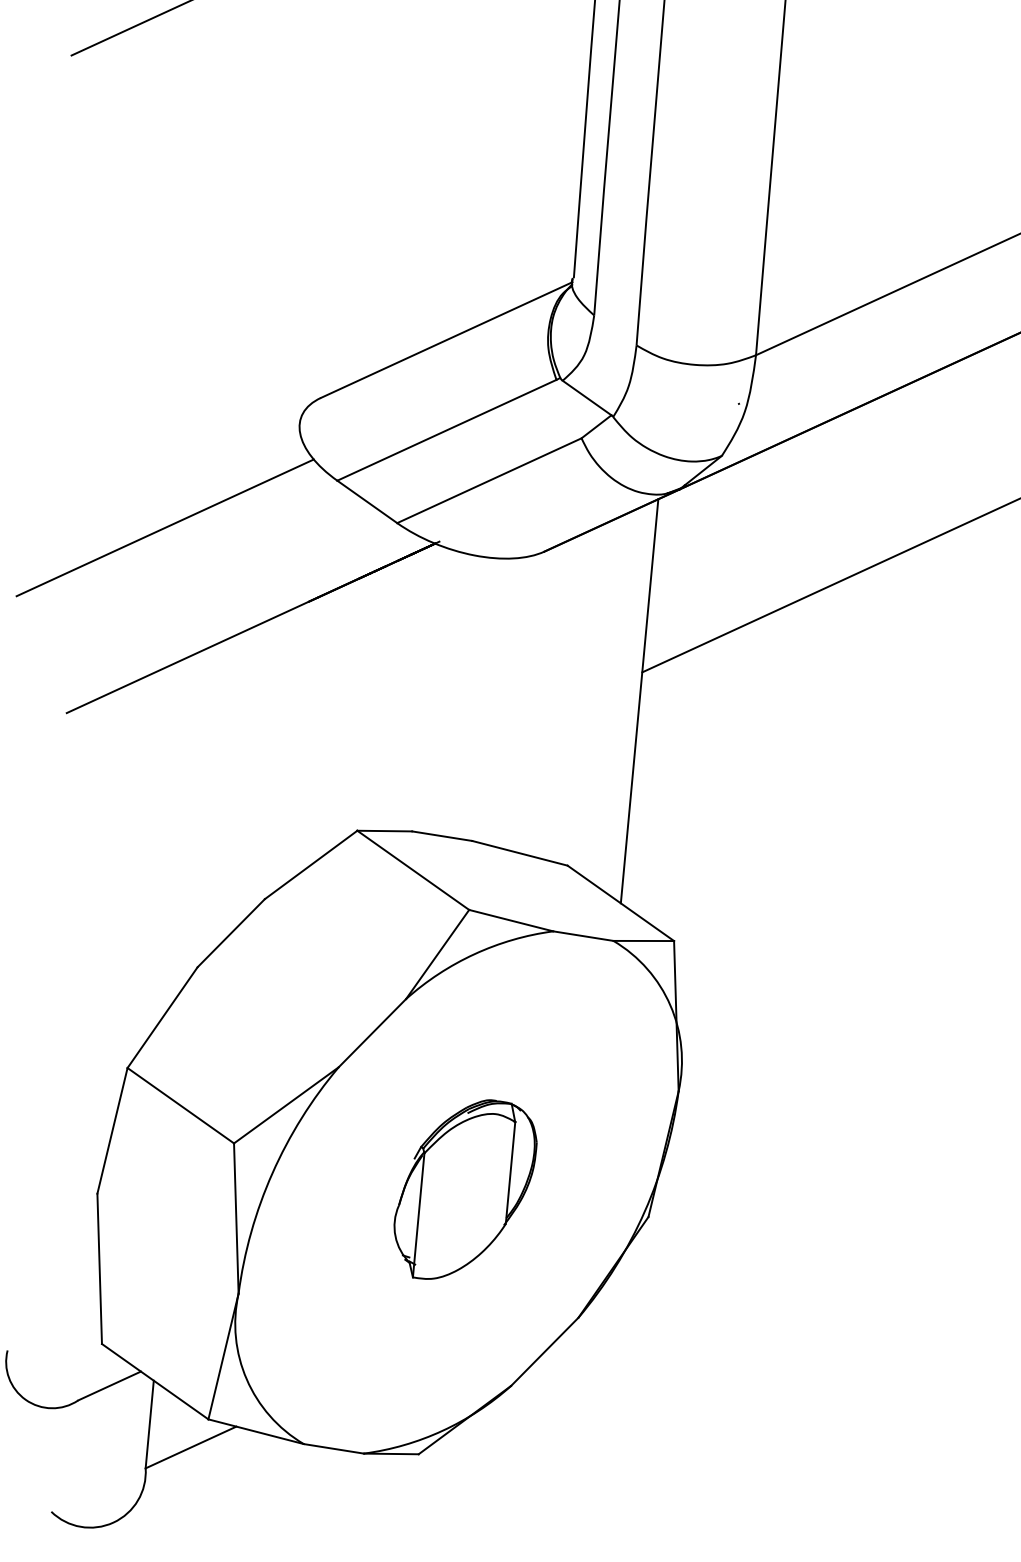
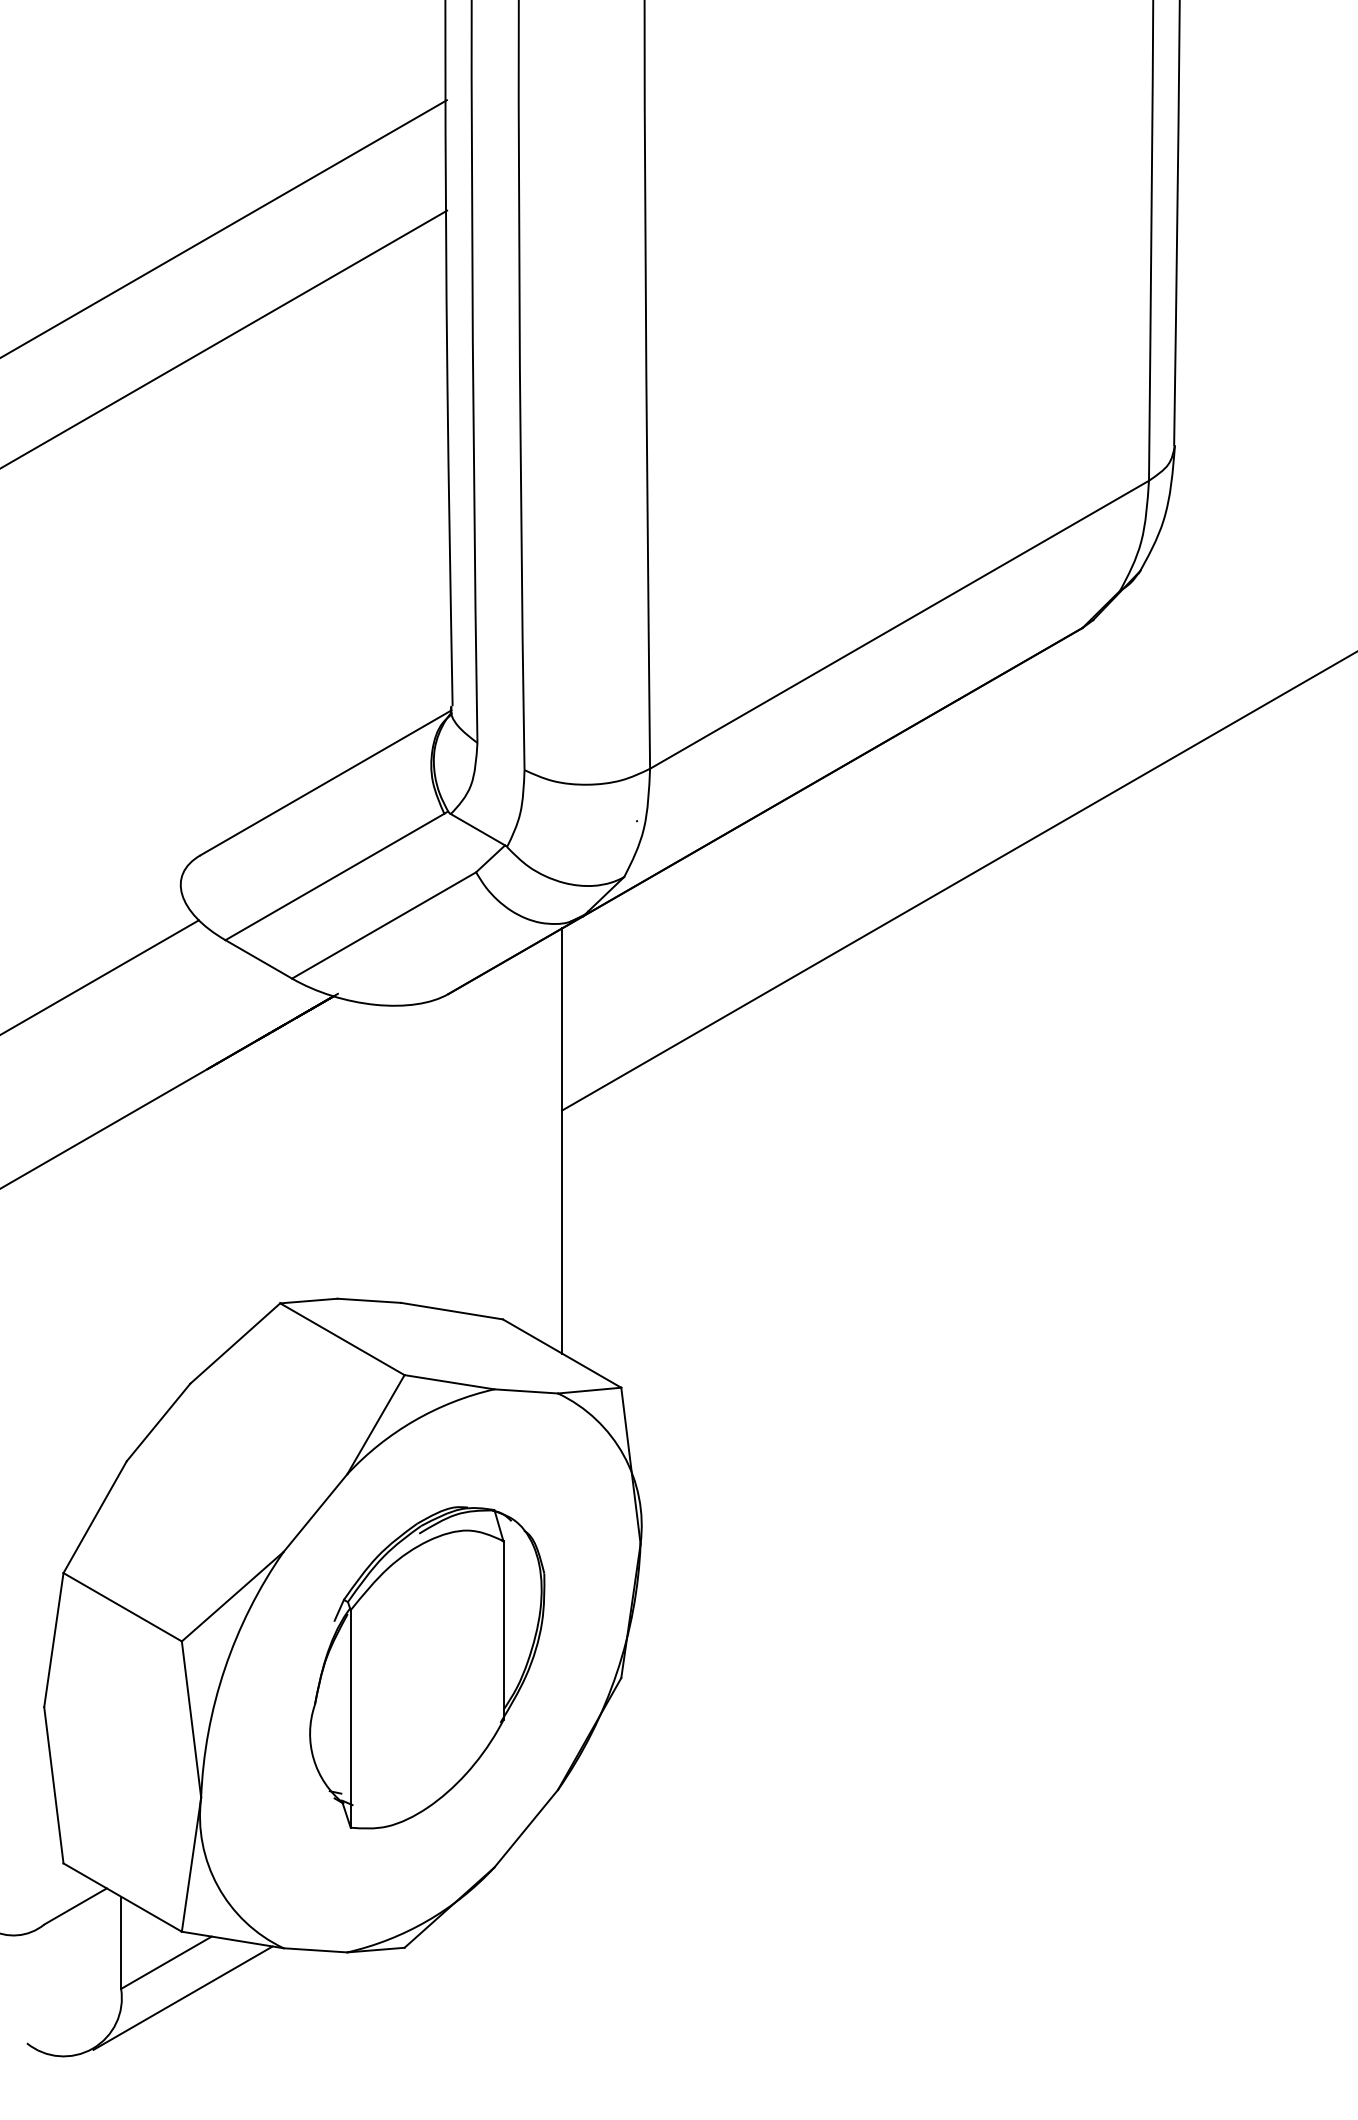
part: (465, 1189) -> (427, 1667), size x1.67
line: (203, 1481) -> (182, 1997), added

